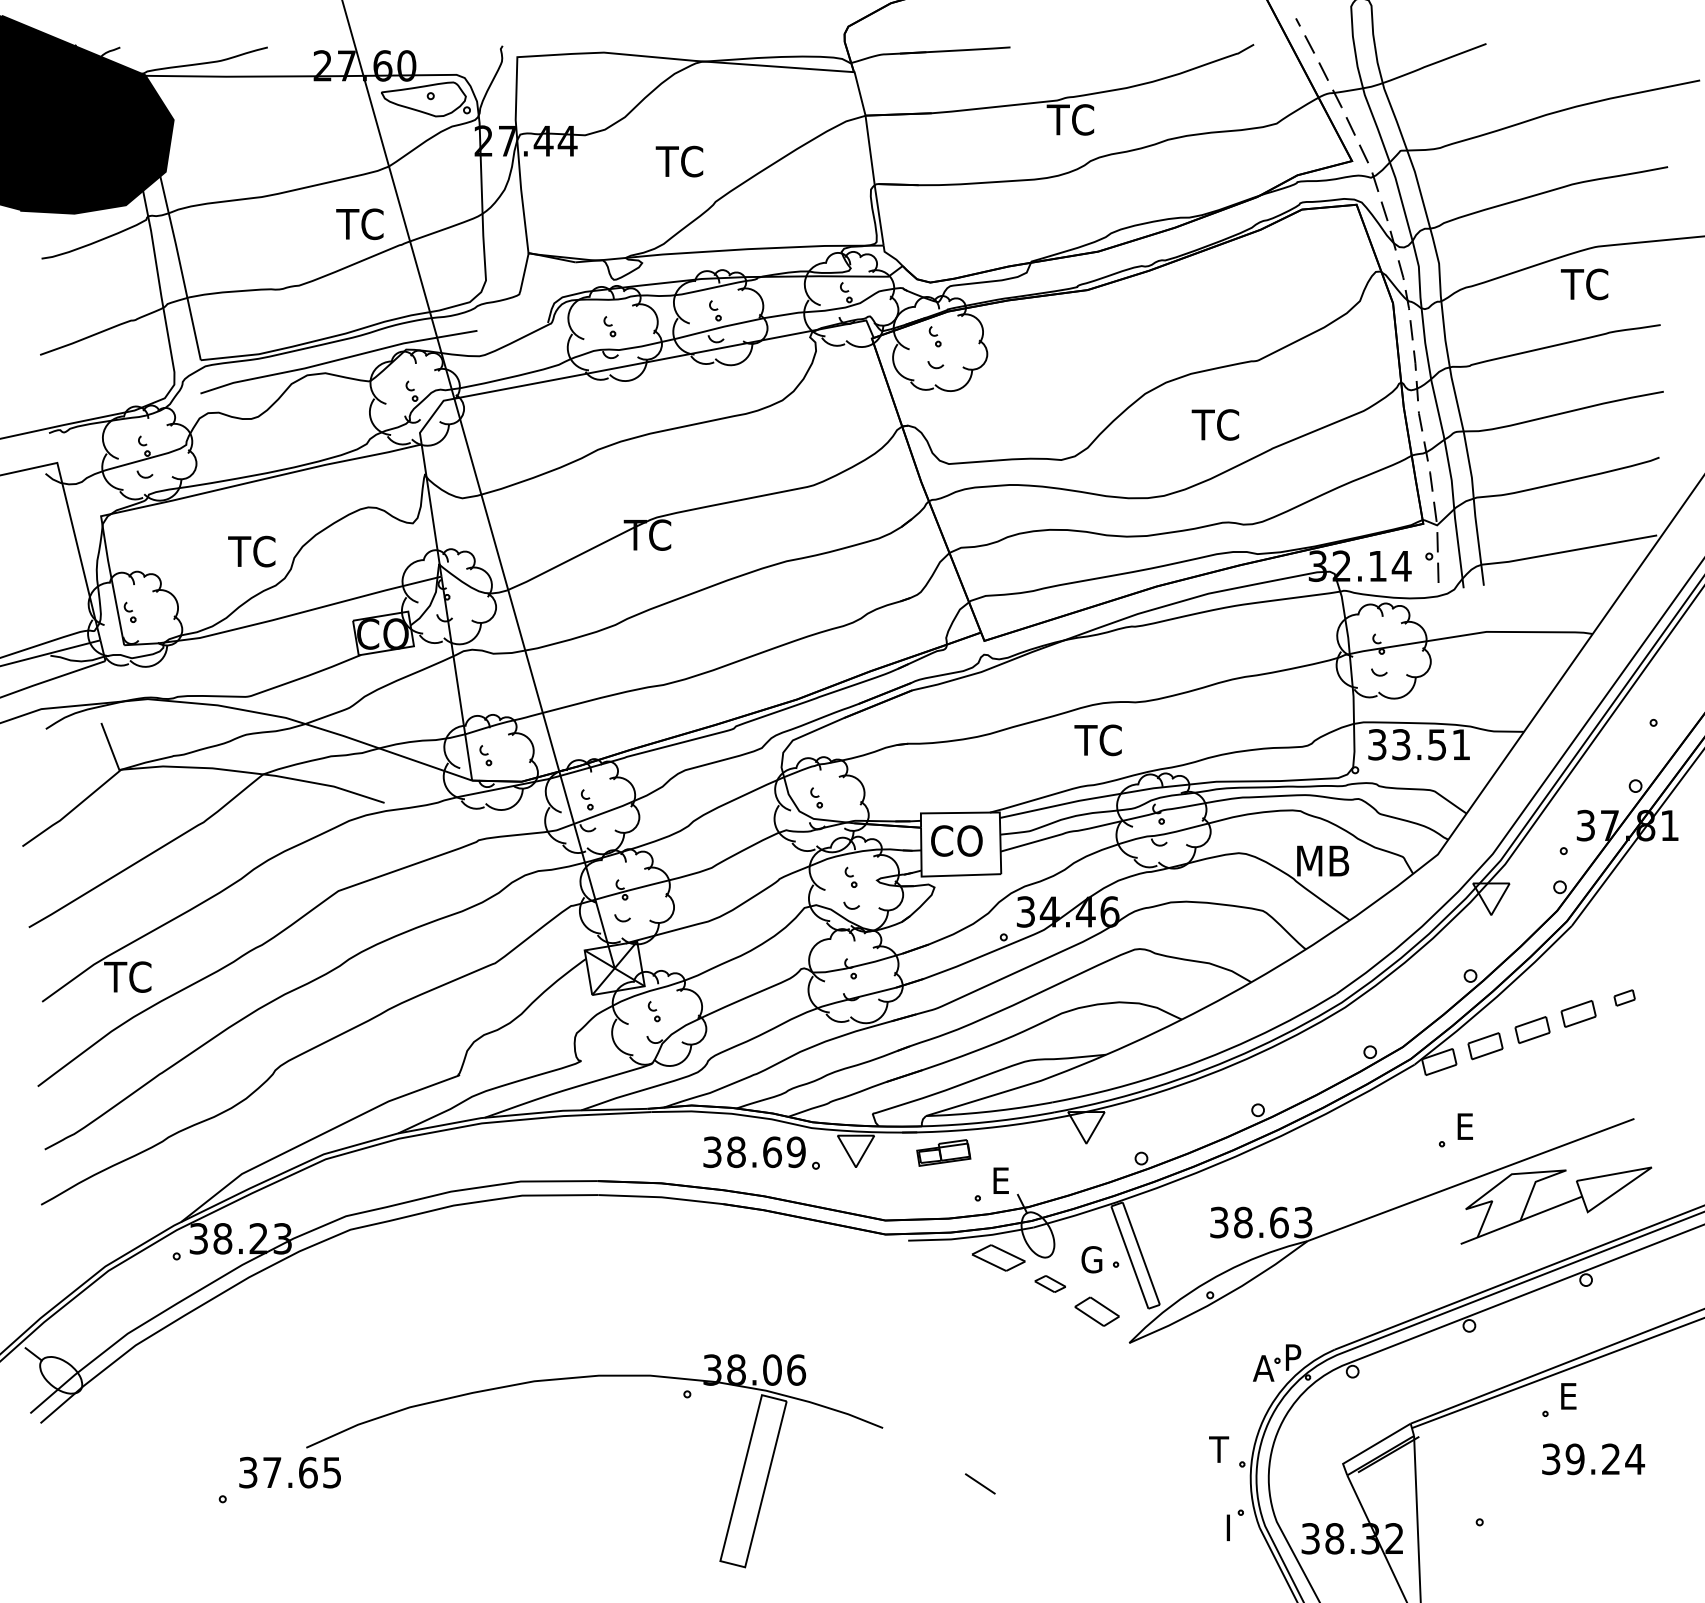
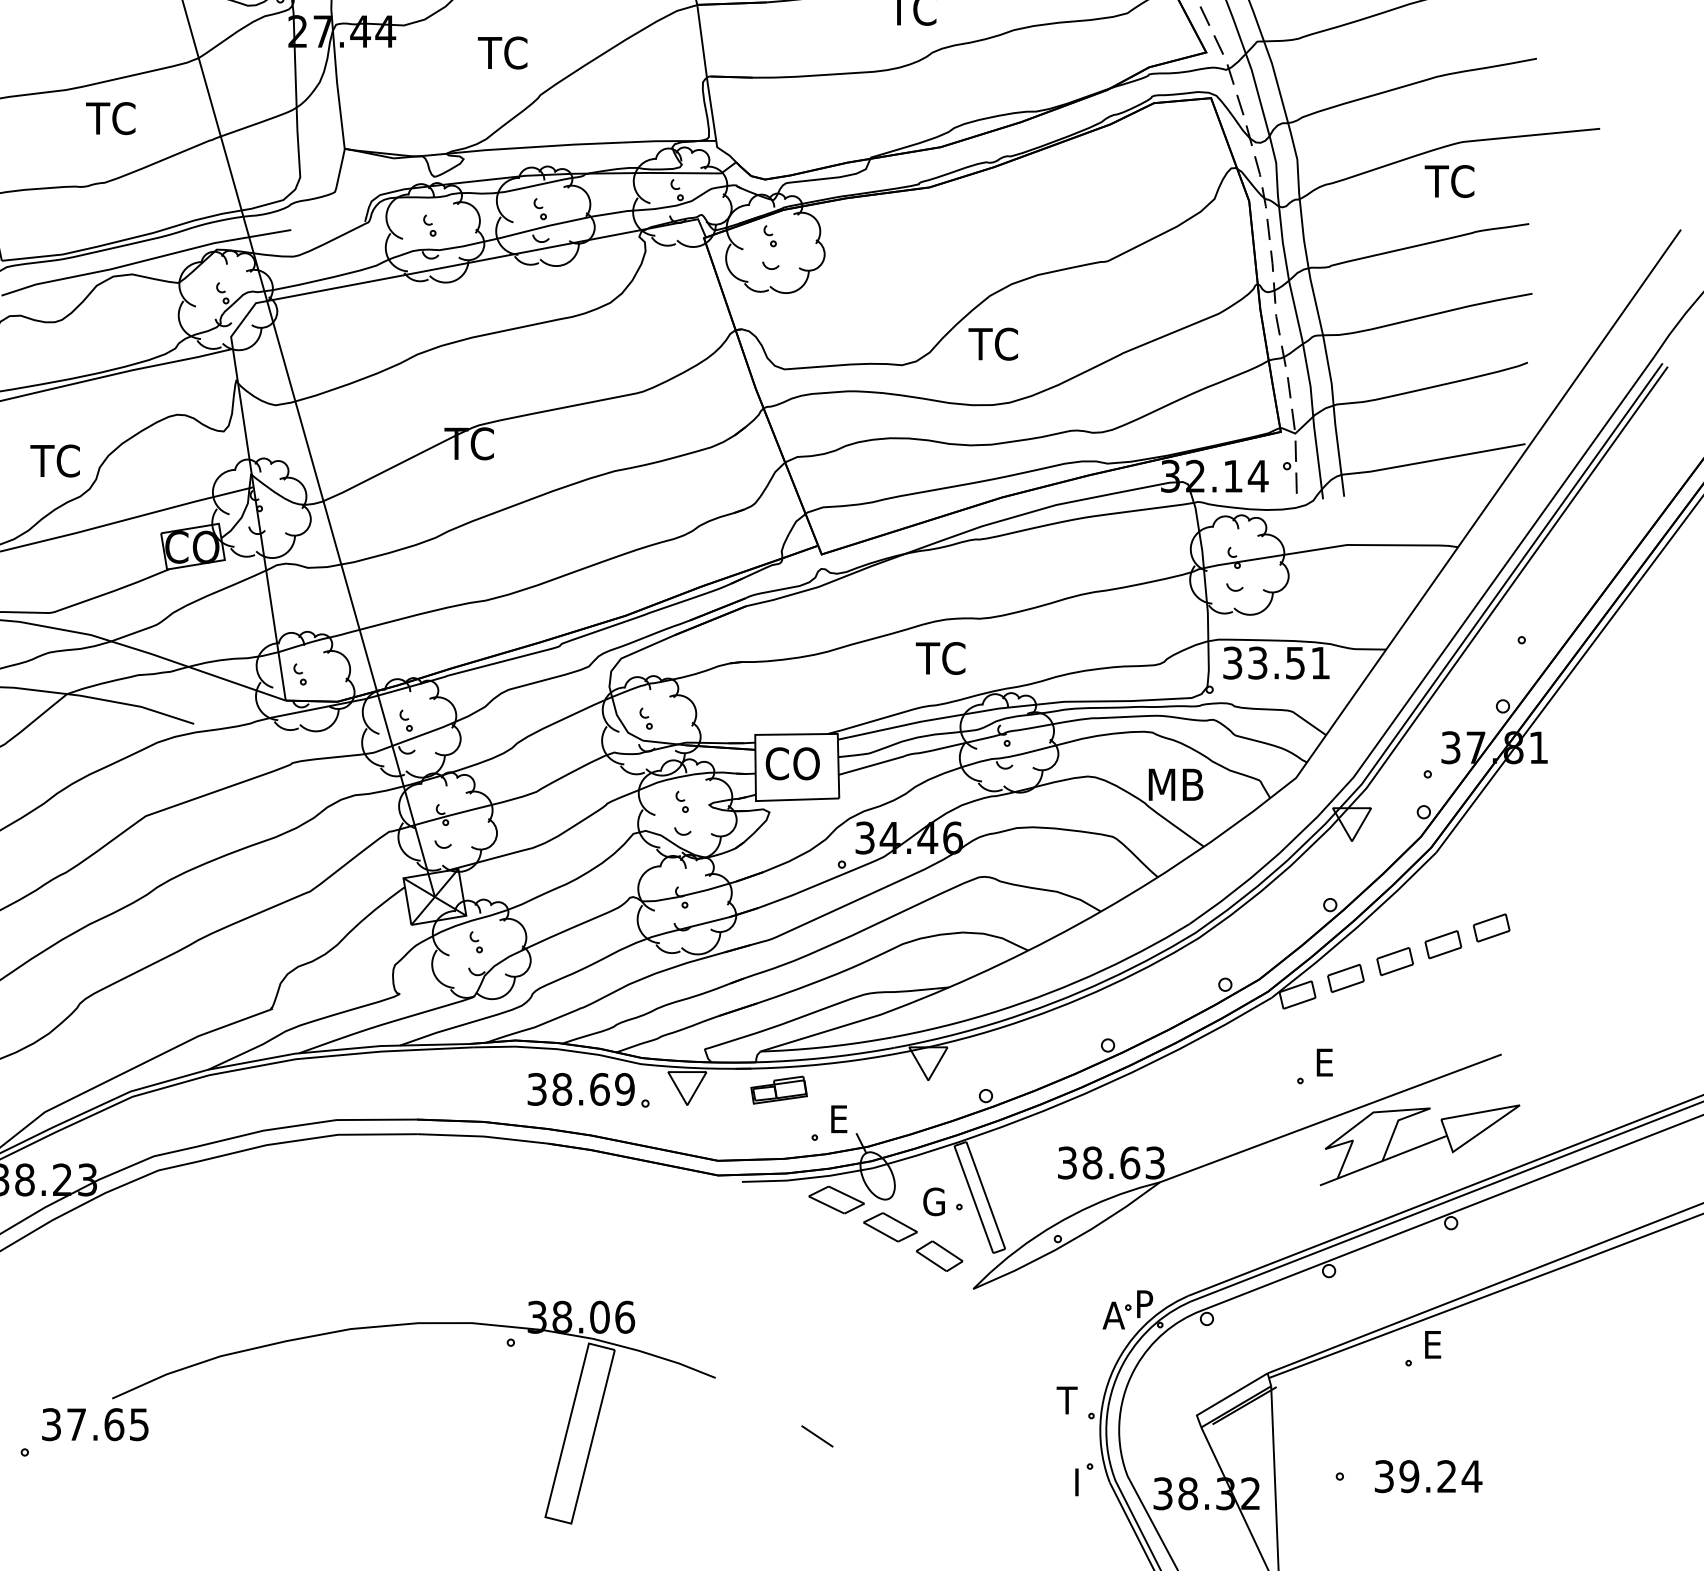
text: (359, 224) -> (110, 118), moved
text: (1215, 424) -> (993, 343), moved
part: (1624, 997) -> (1491, 927), size x1.67
part: (1050, 1283) -> (890, 1226), size x1.67
text: (1593, 1459) -> (1428, 1476), moved

